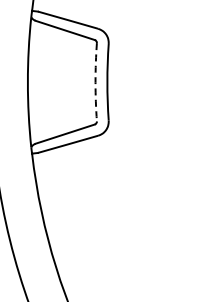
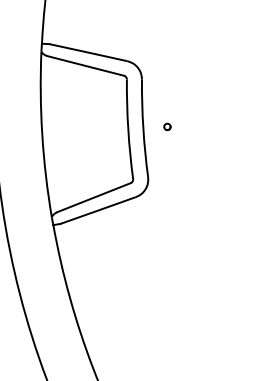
part: (126, 81) -> (167, 125), added
arc: (95, 82) -> (128, 129), dashed -> solid

